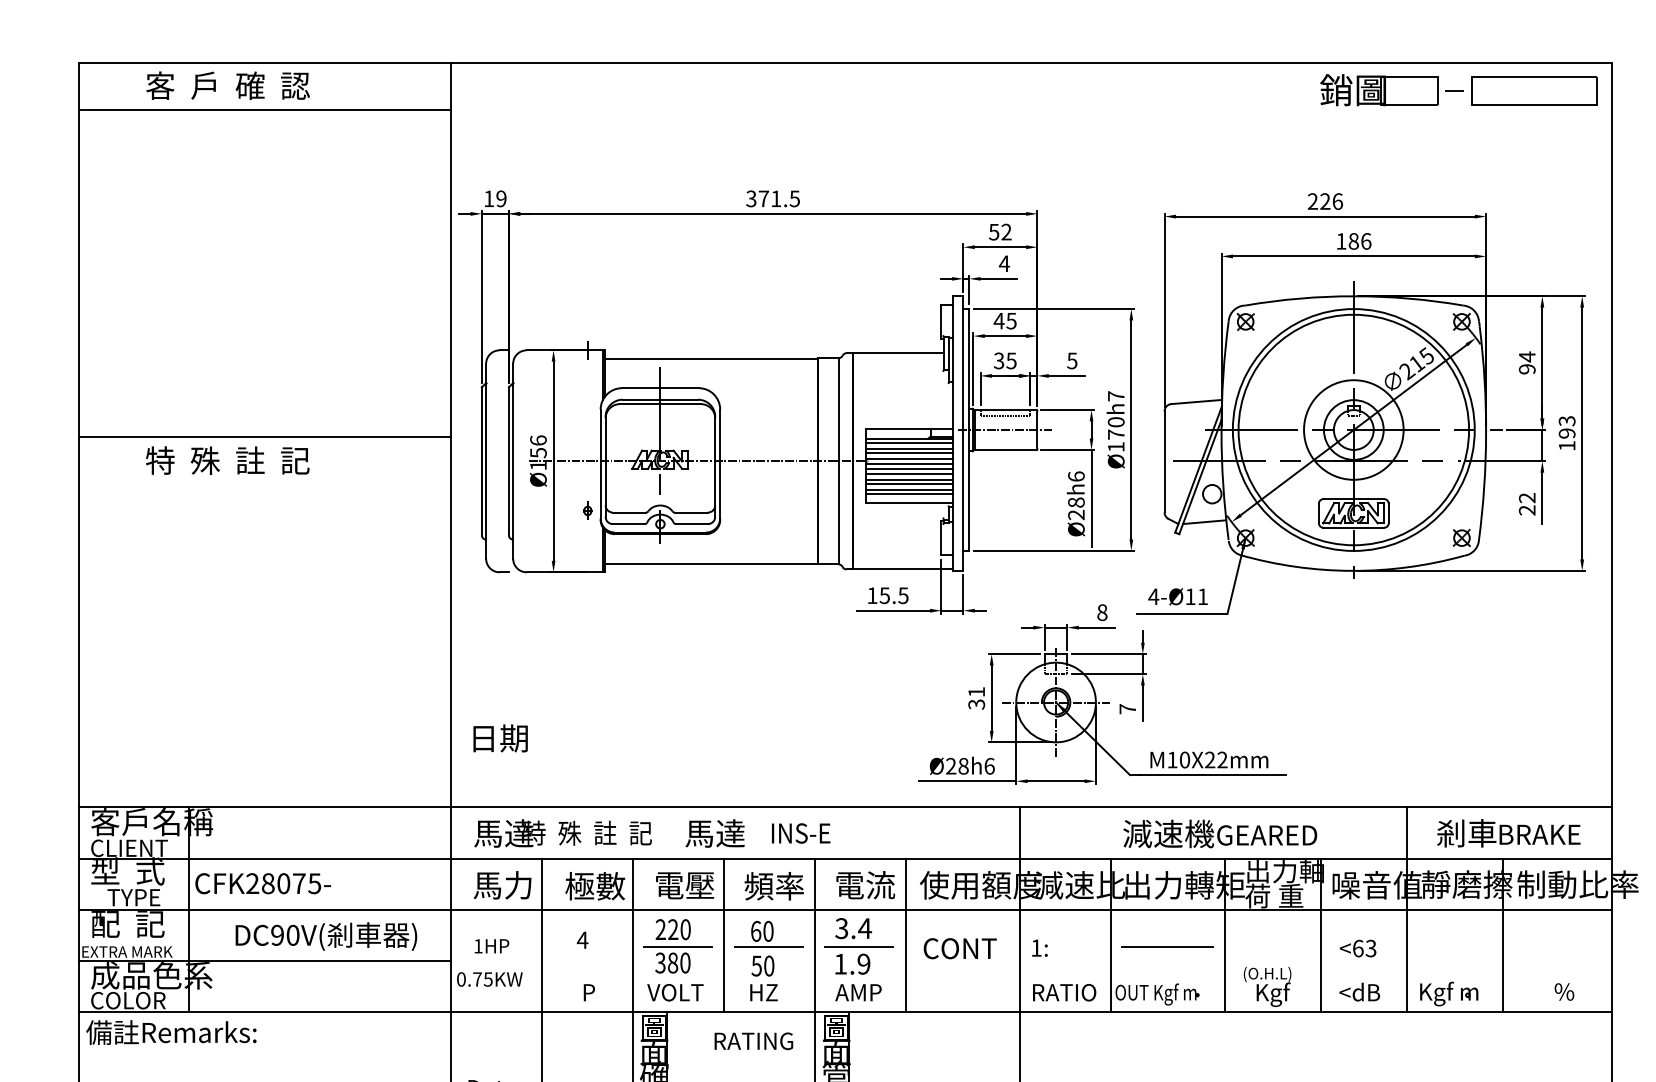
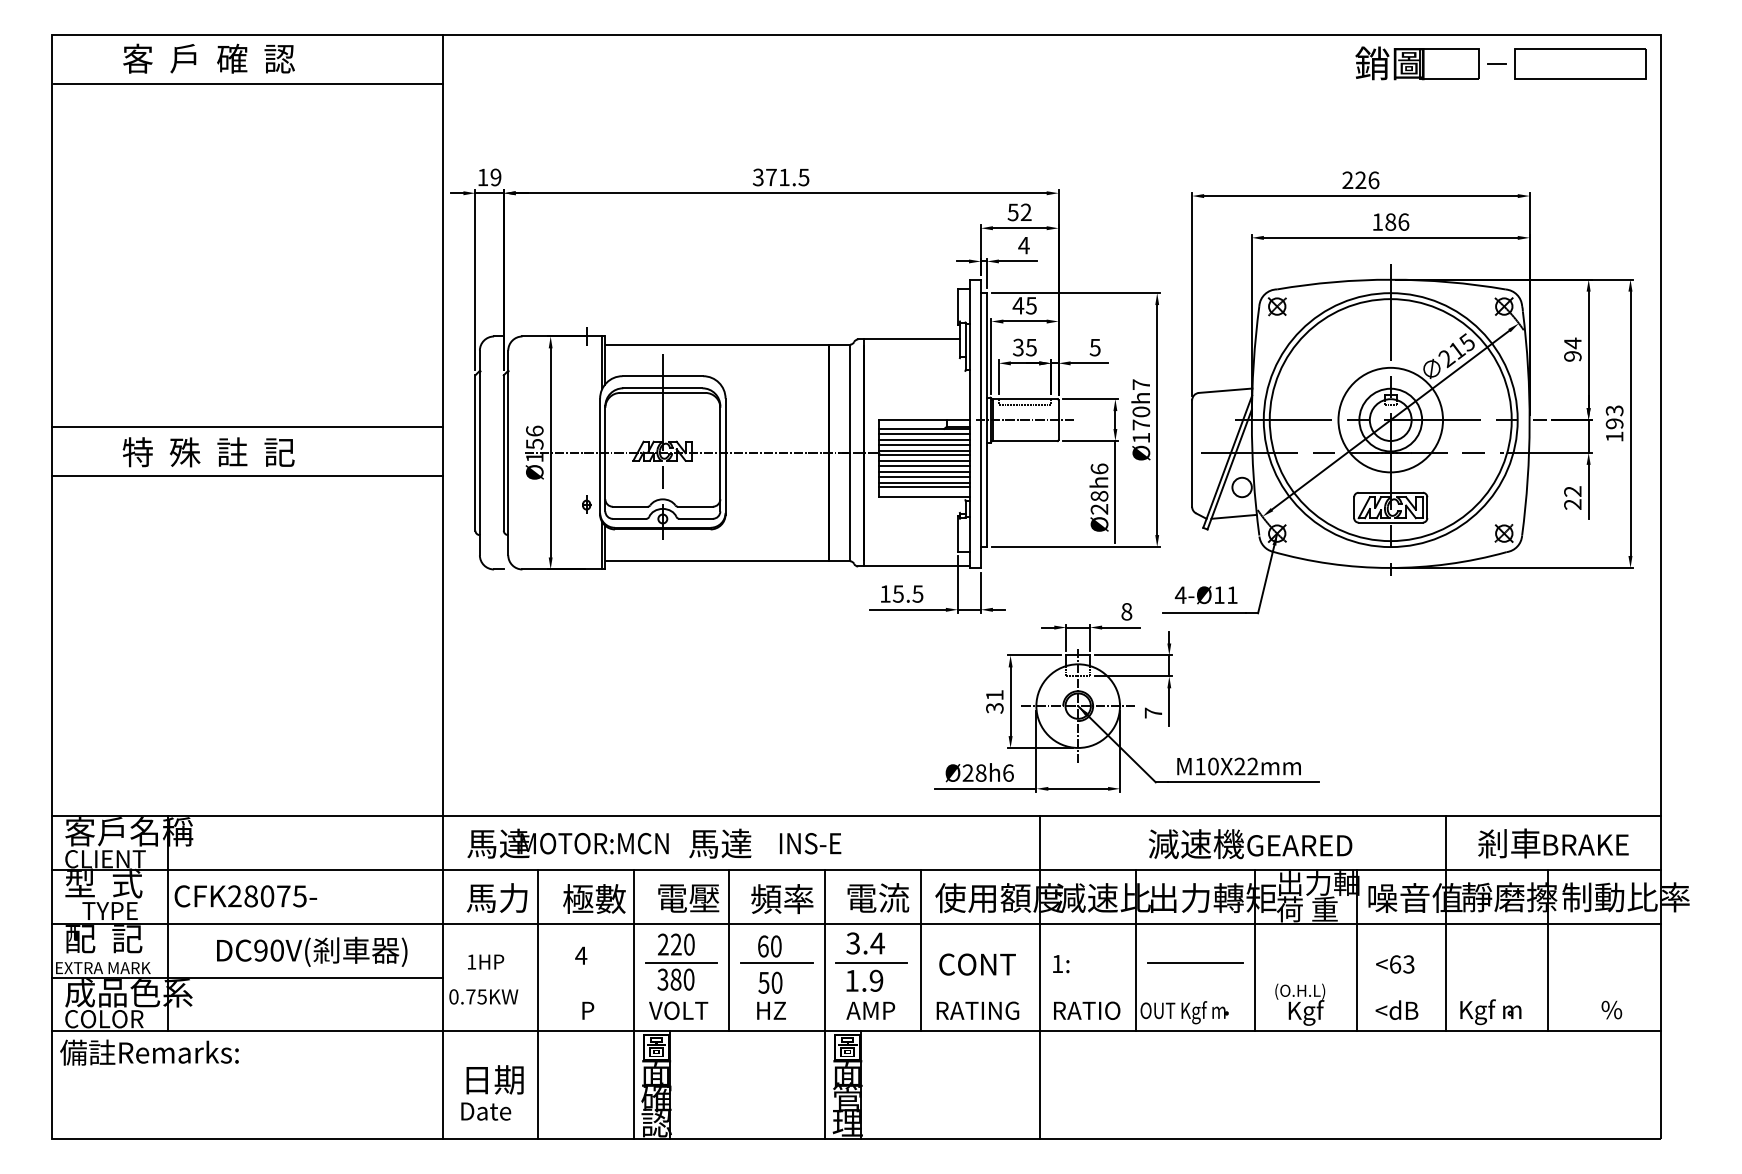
line: (264, 483) -> (247, 476), added
text: (500, 738) -> (494, 1079), moved
text: (594, 833) -> (593, 843), 特  殊  註  記 -> MOTOR:MCN
text: (753, 1041) -> (977, 1010), moved

